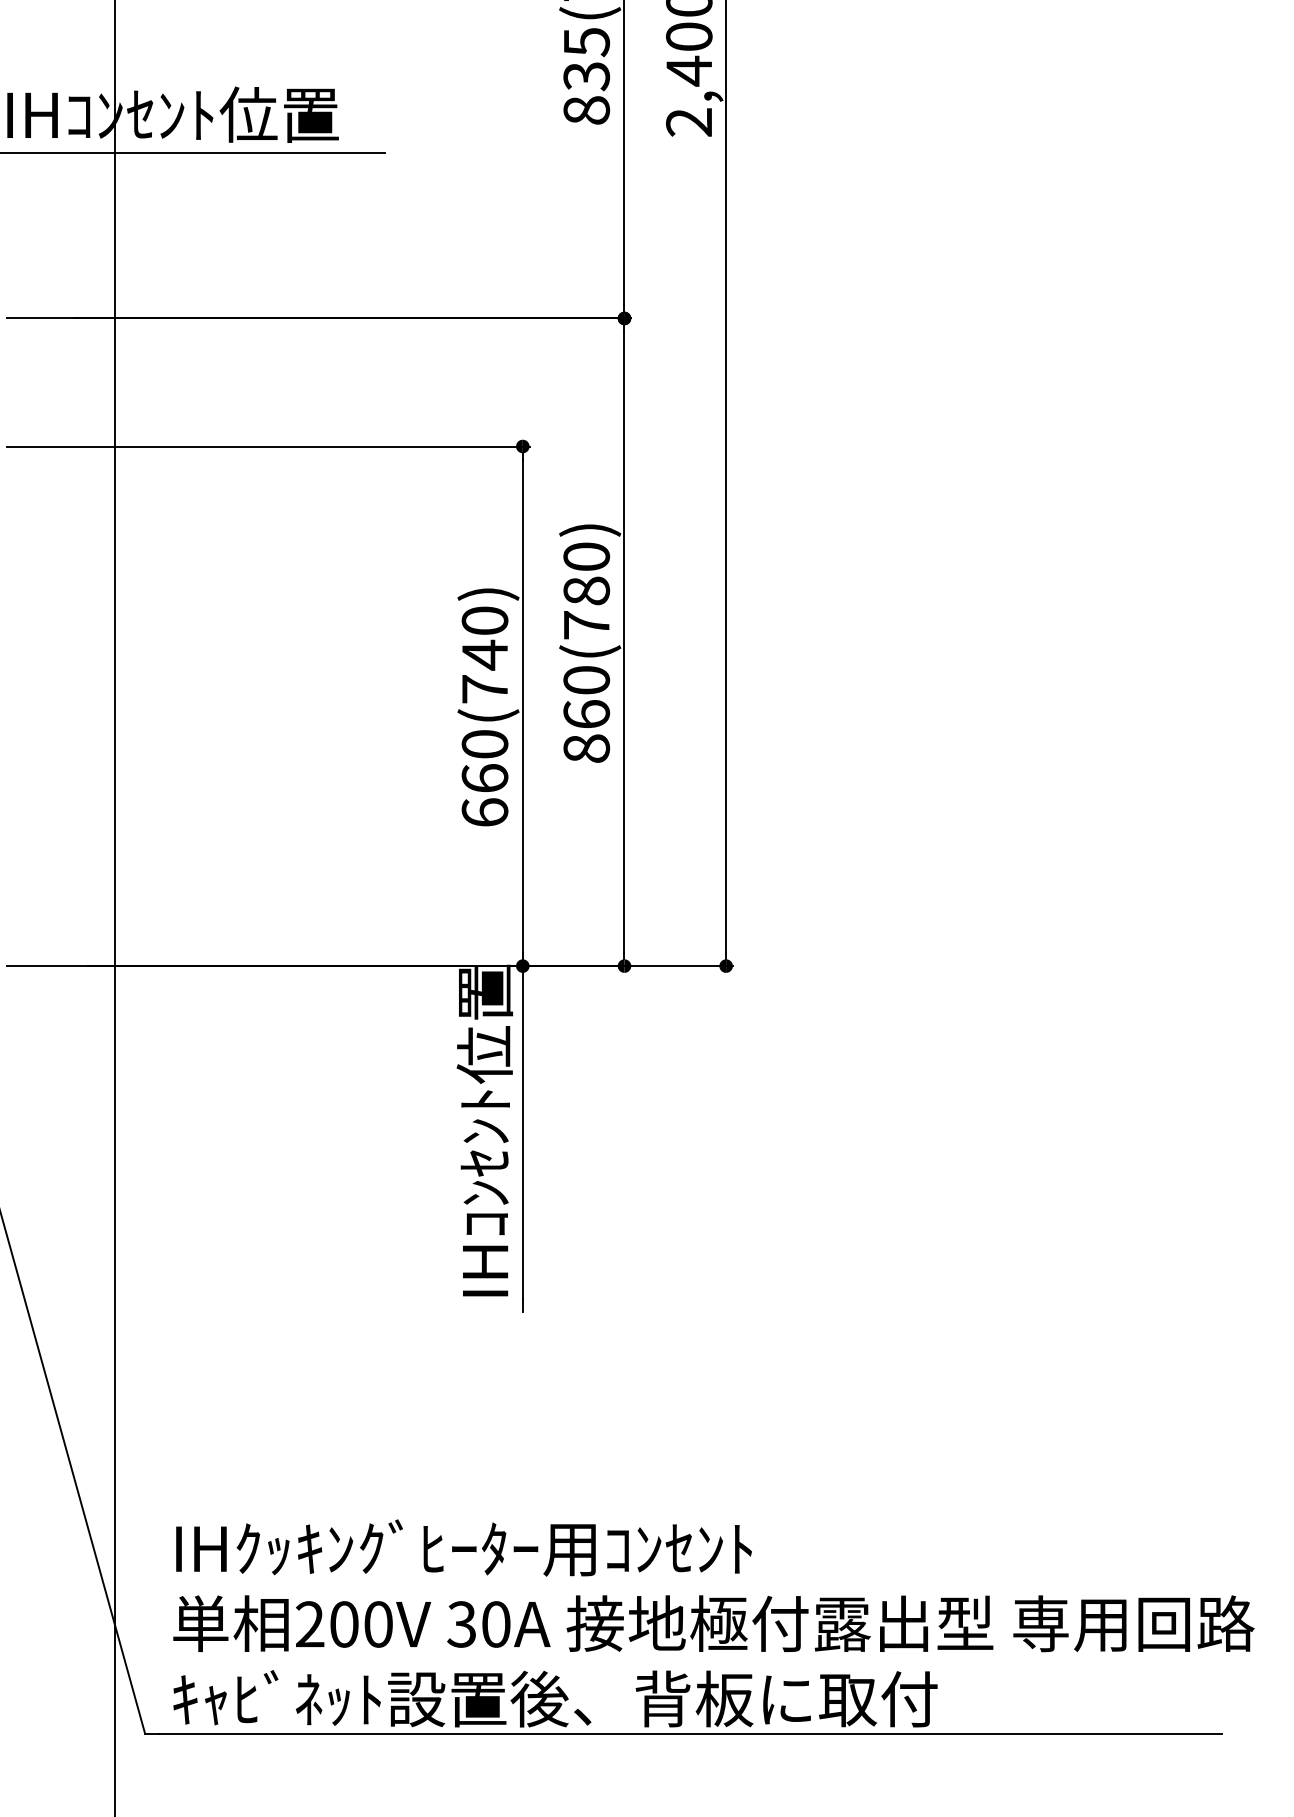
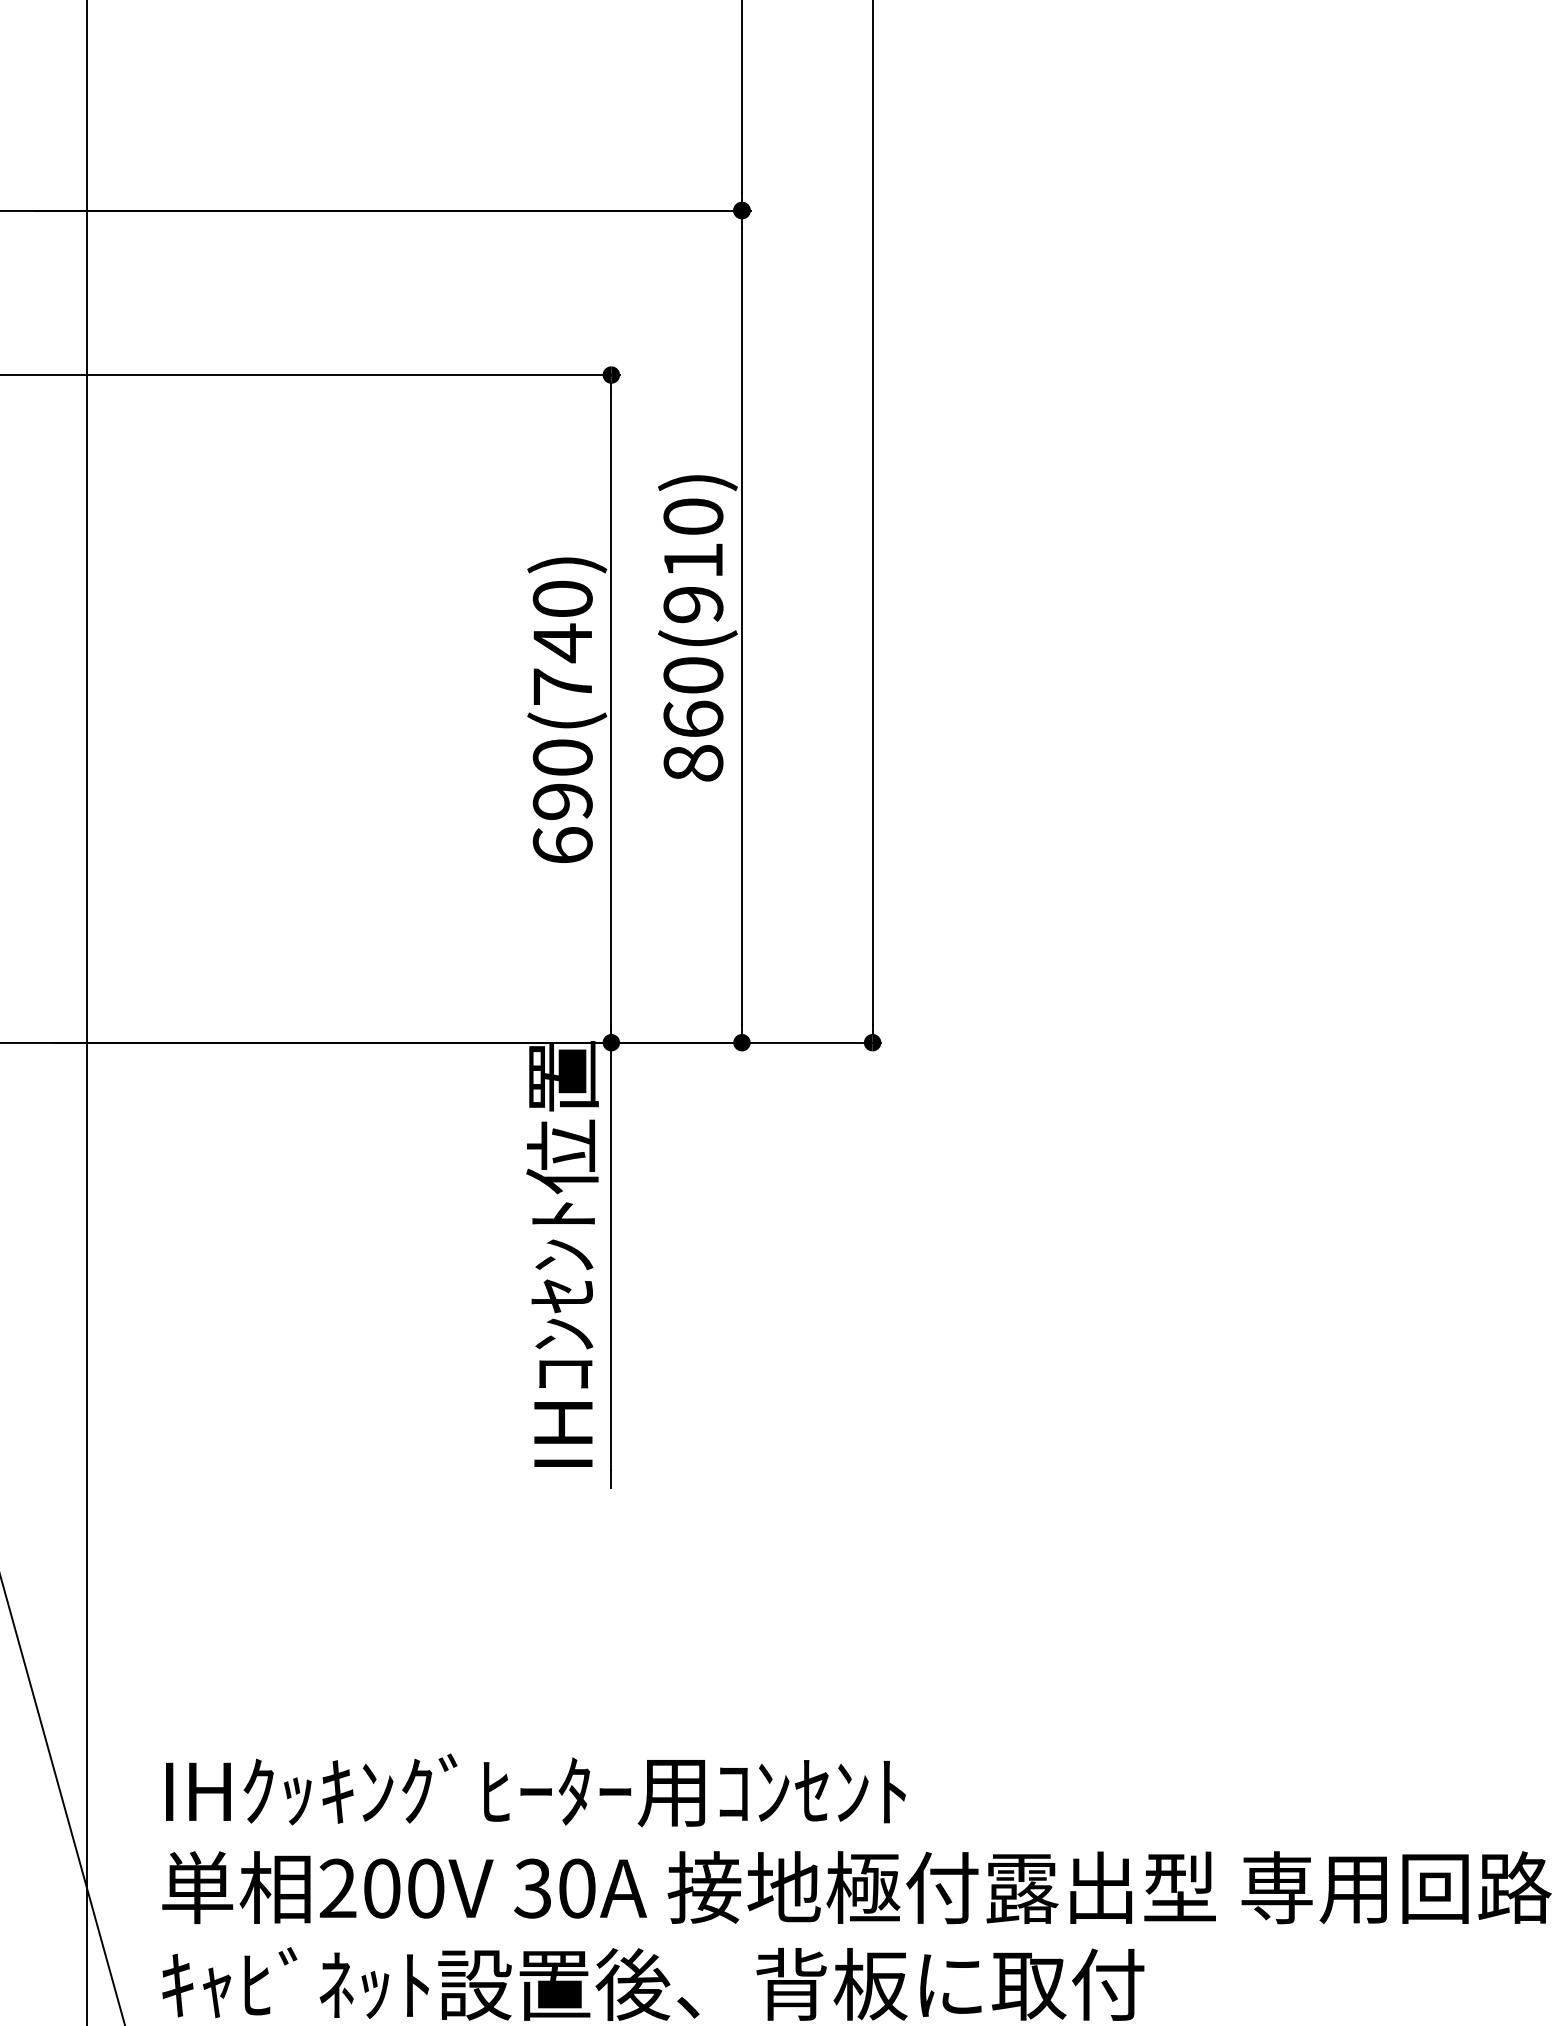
text: (586, 607) -> (693, 581), 860(780) -> 860(910)
text: (484, 778) -> (562, 801), 660(740) -> 690(740)

